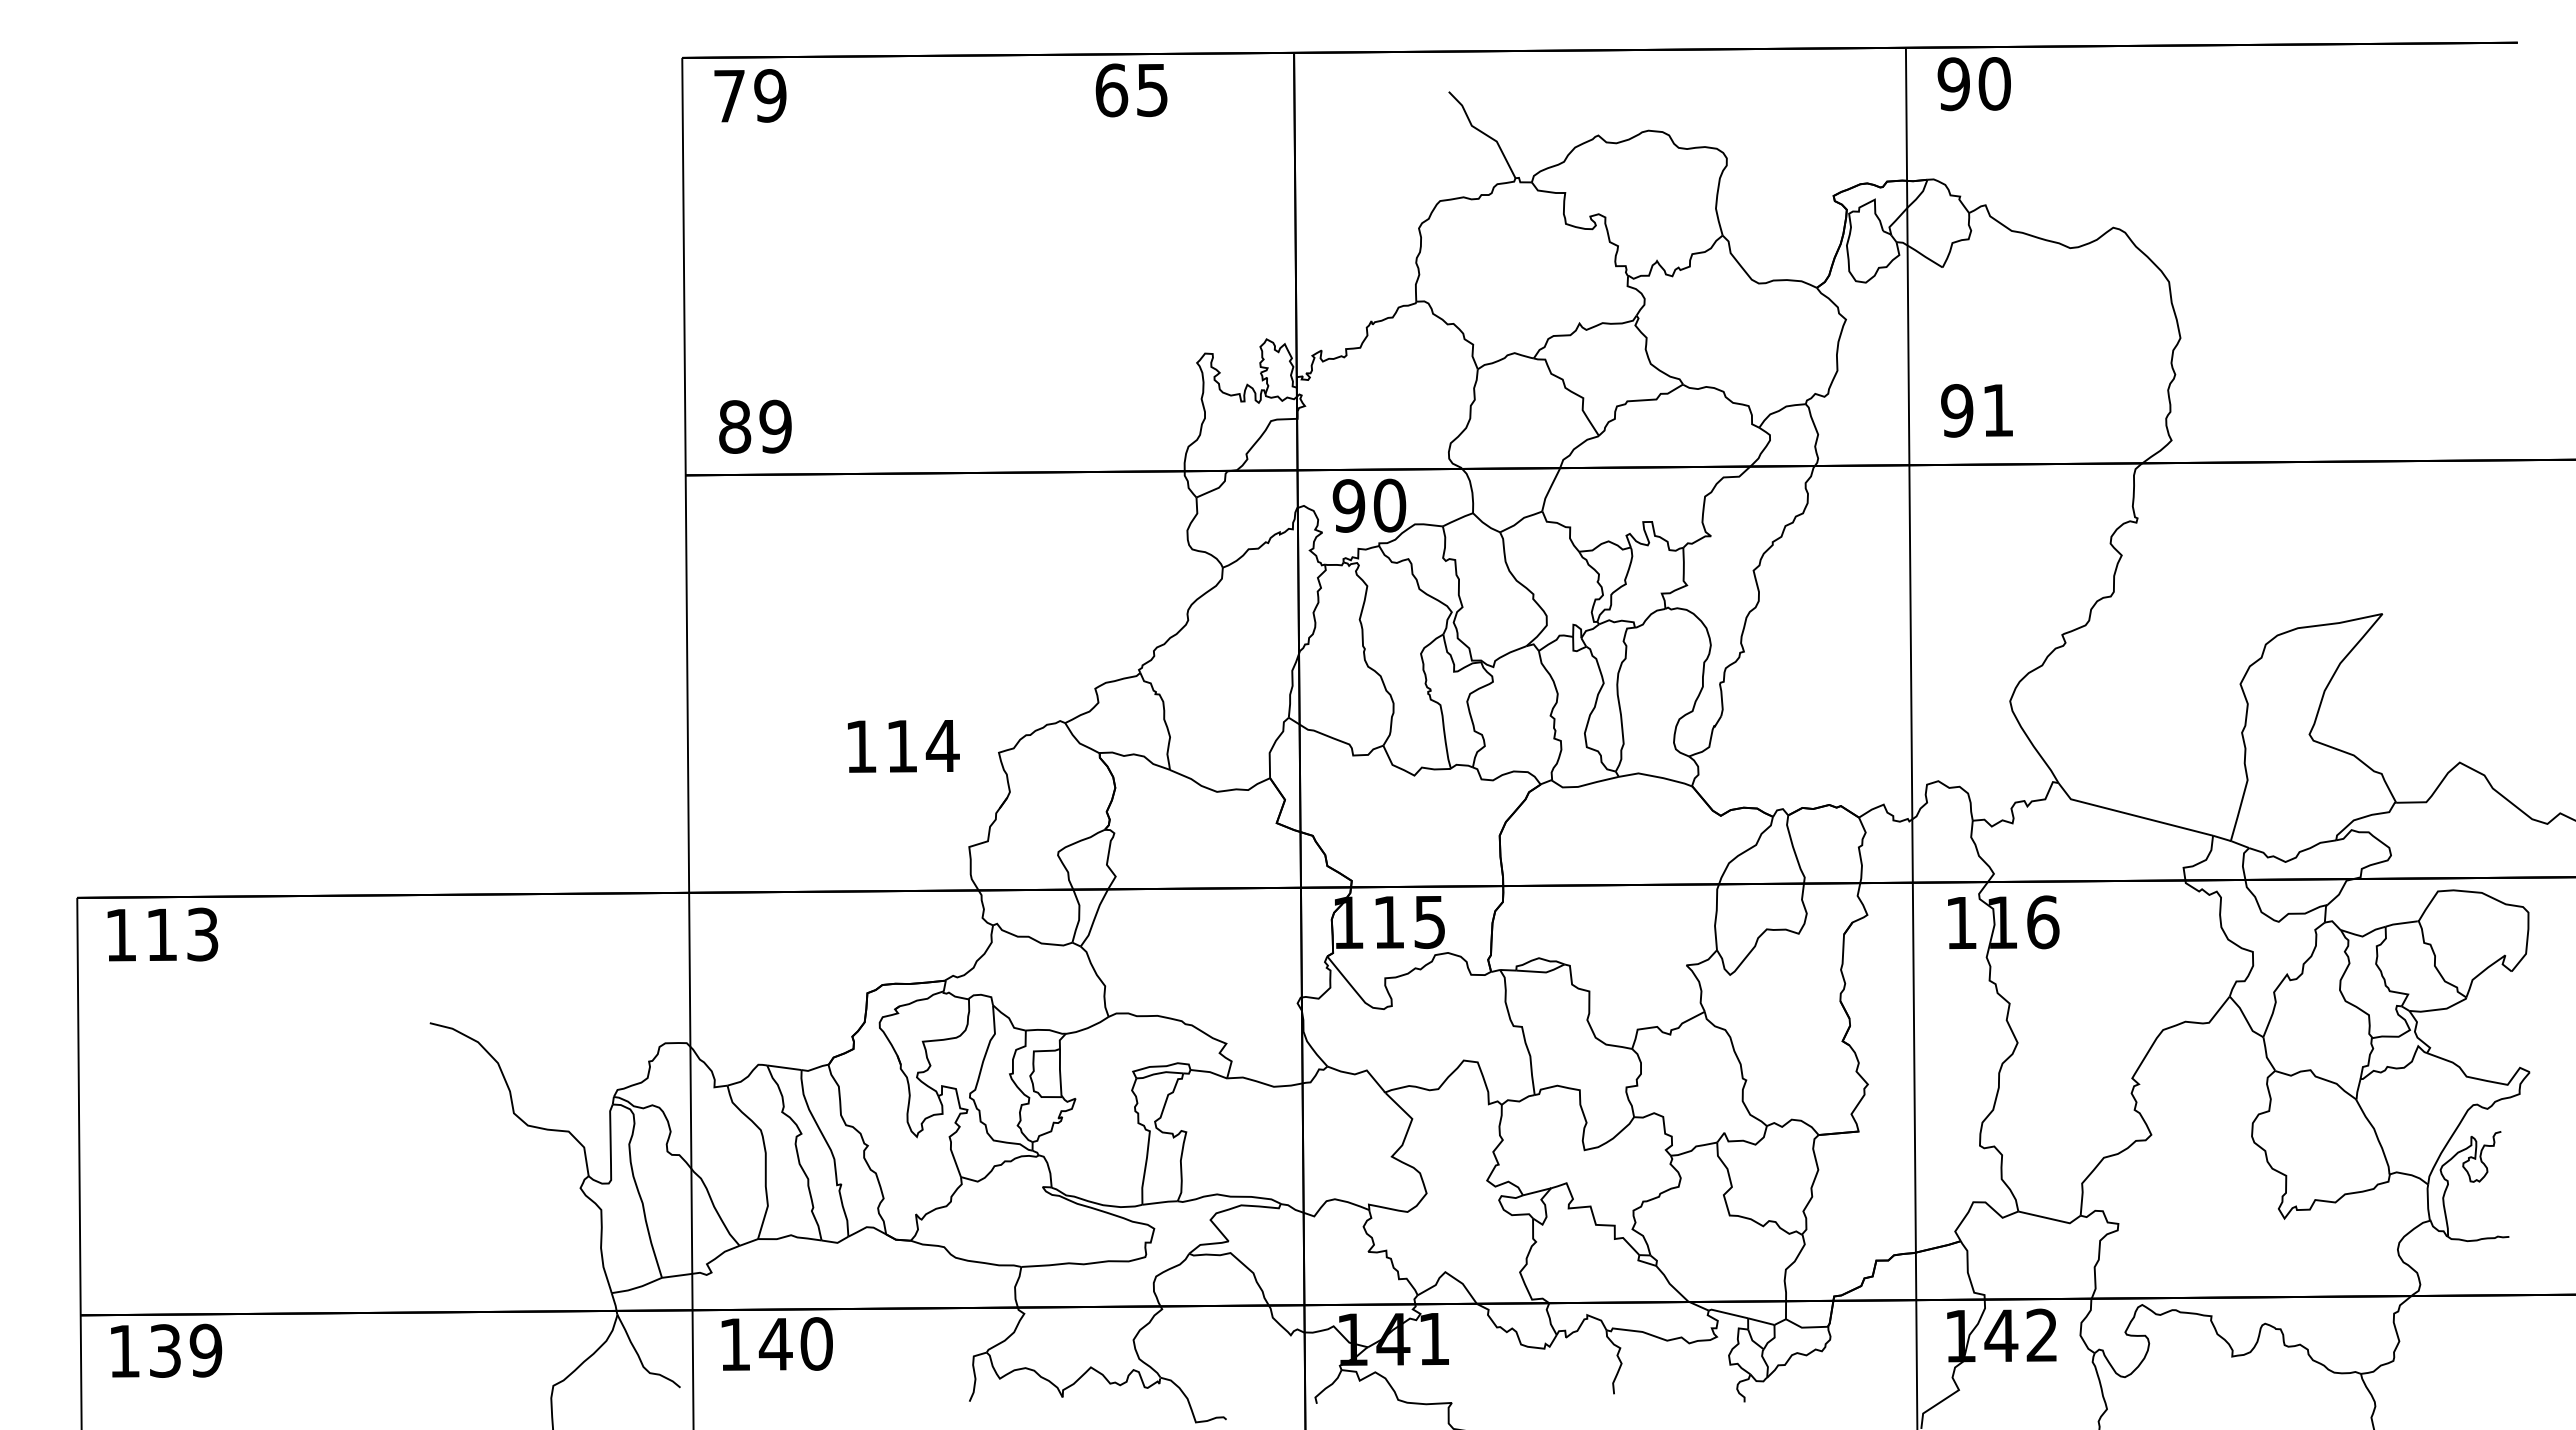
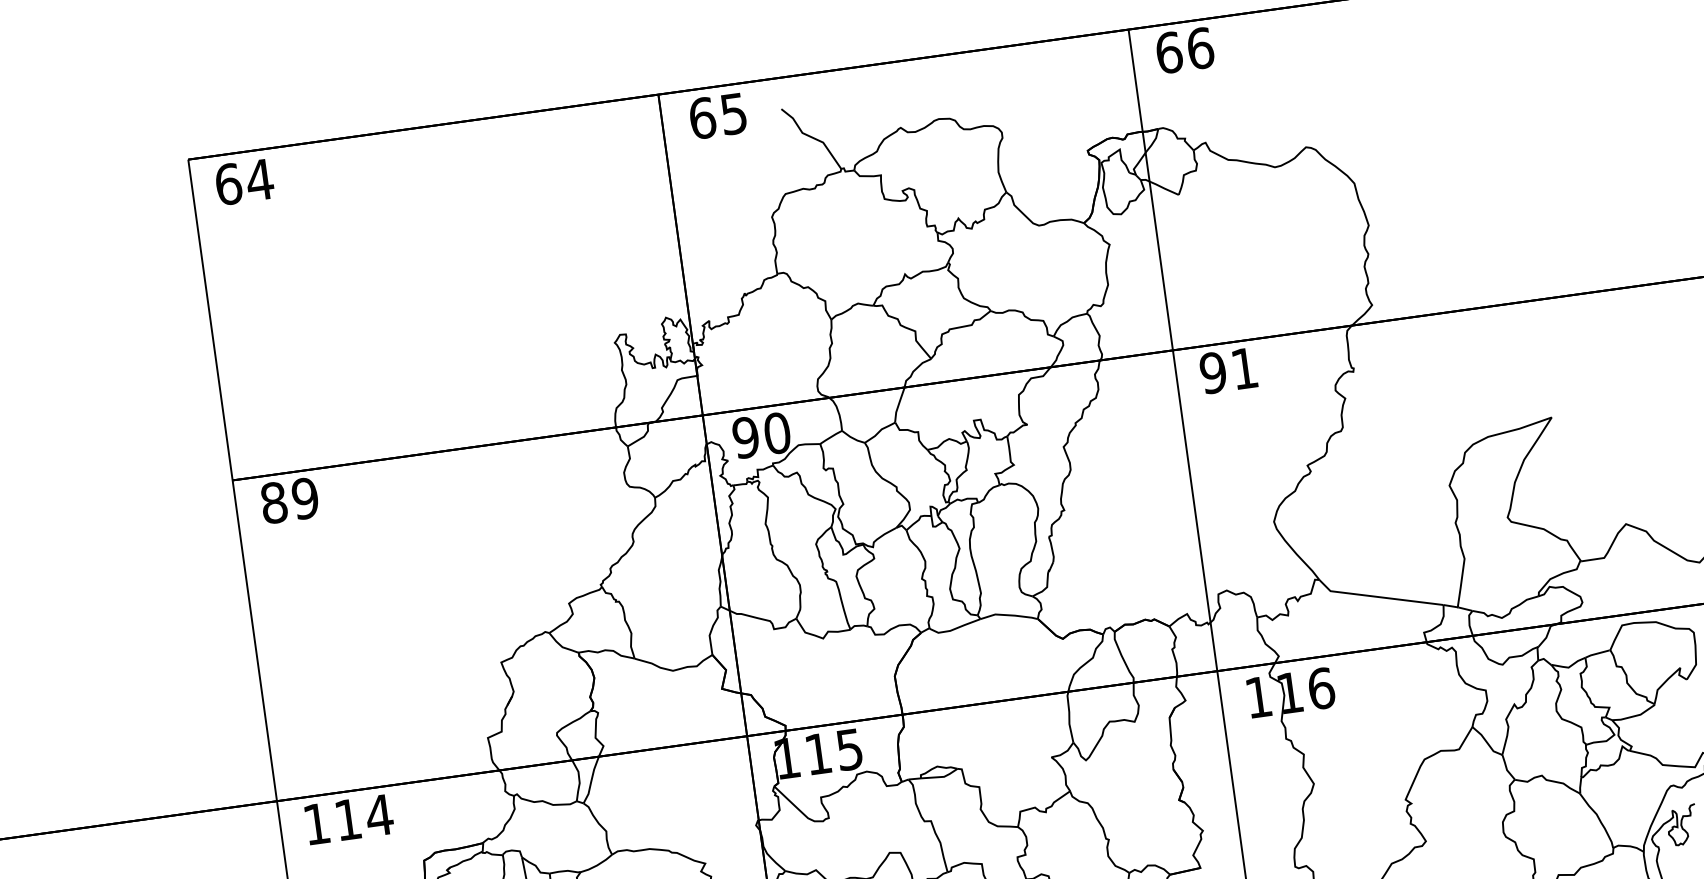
text: (1974, 84) -> (1184, 50), 90 -> 66
text: (1131, 90) -> (717, 116), moved
text: (750, 96) -> (244, 182), 79 -> 64
text: (1976, 410) -> (1228, 370), moved
text: (755, 426) -> (289, 500), moved
text: (903, 746) -> (349, 819), moved

